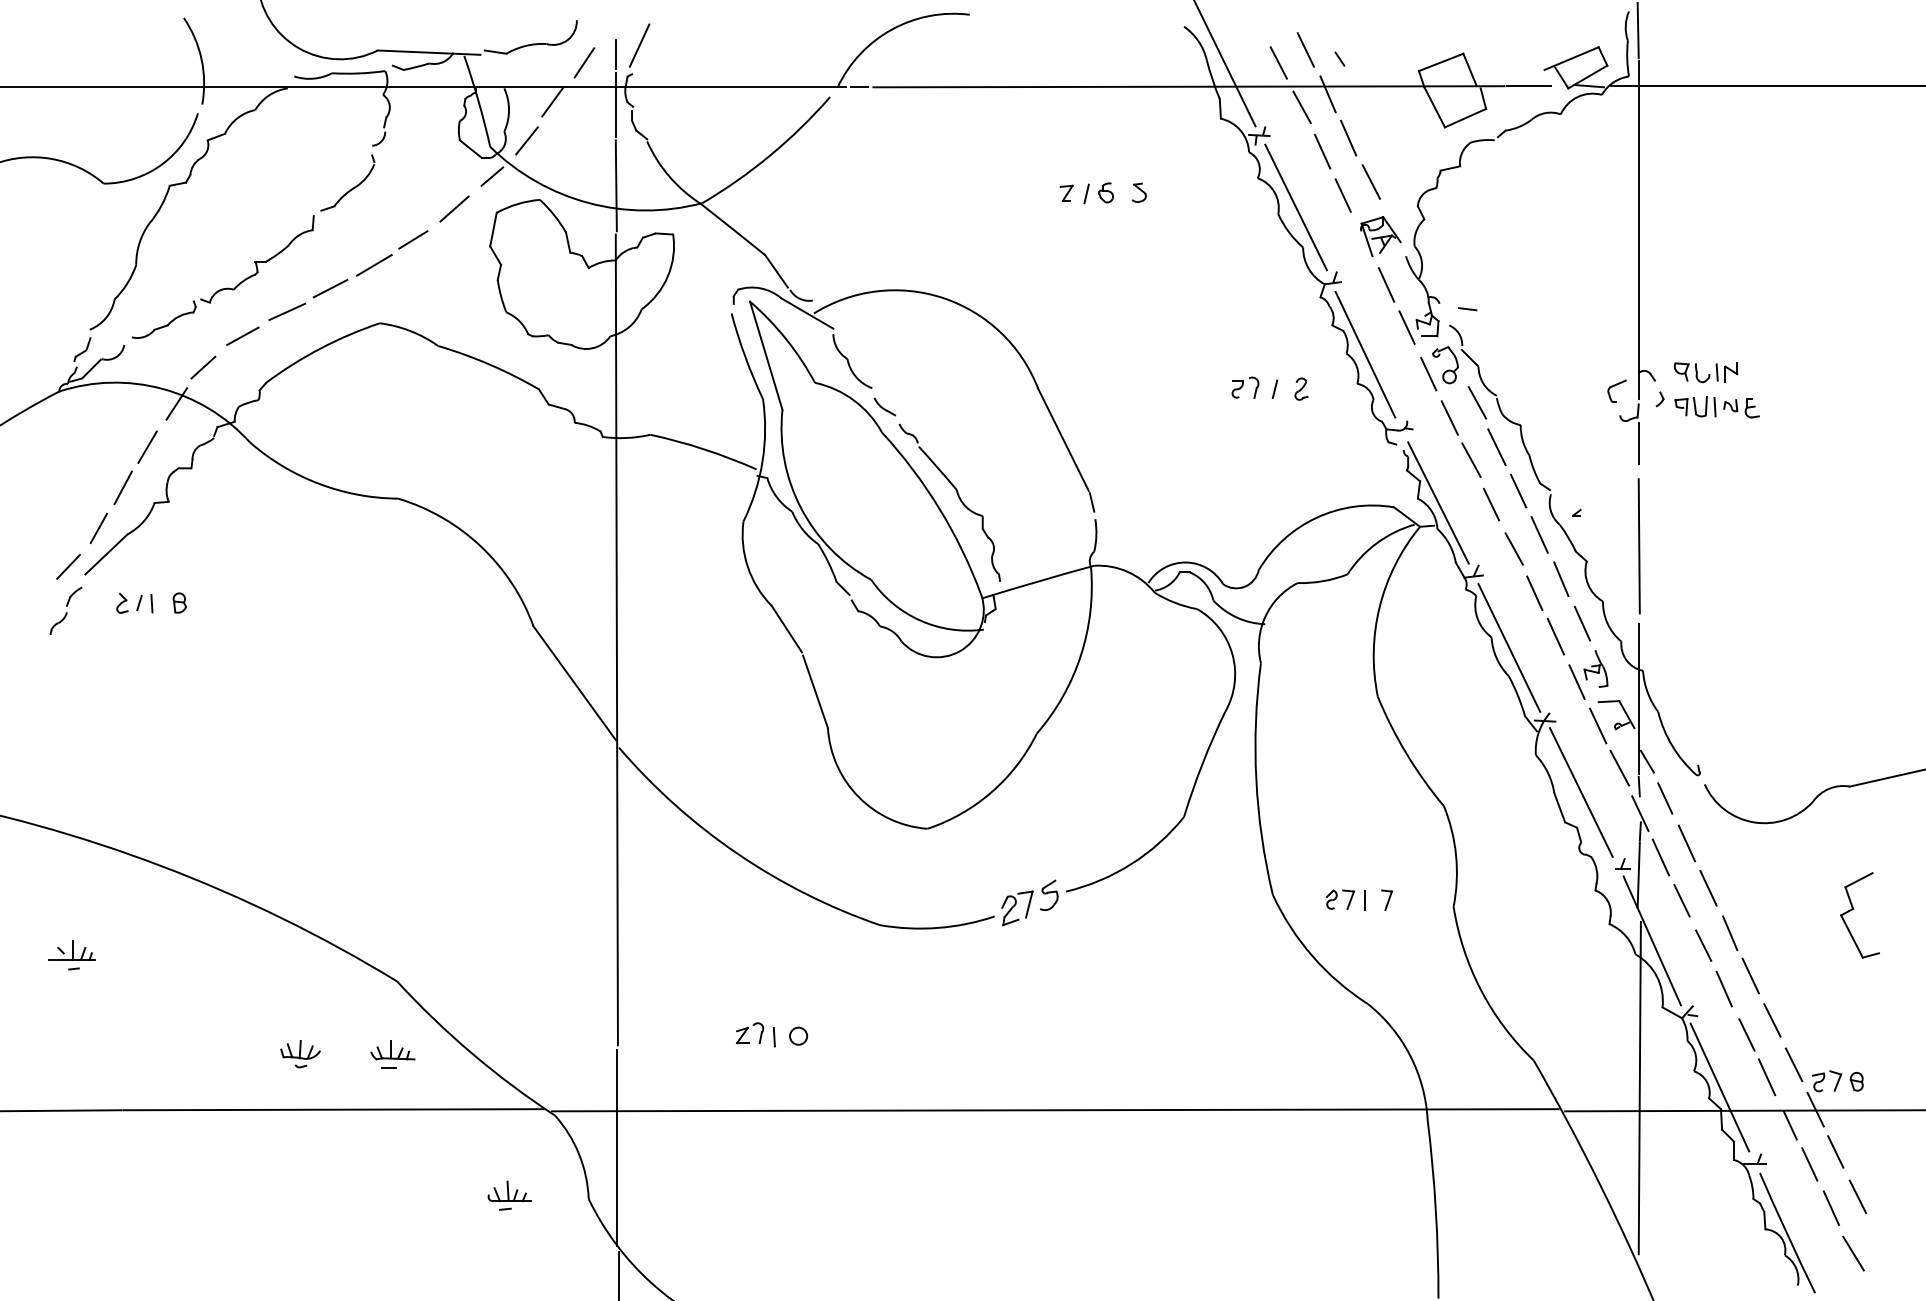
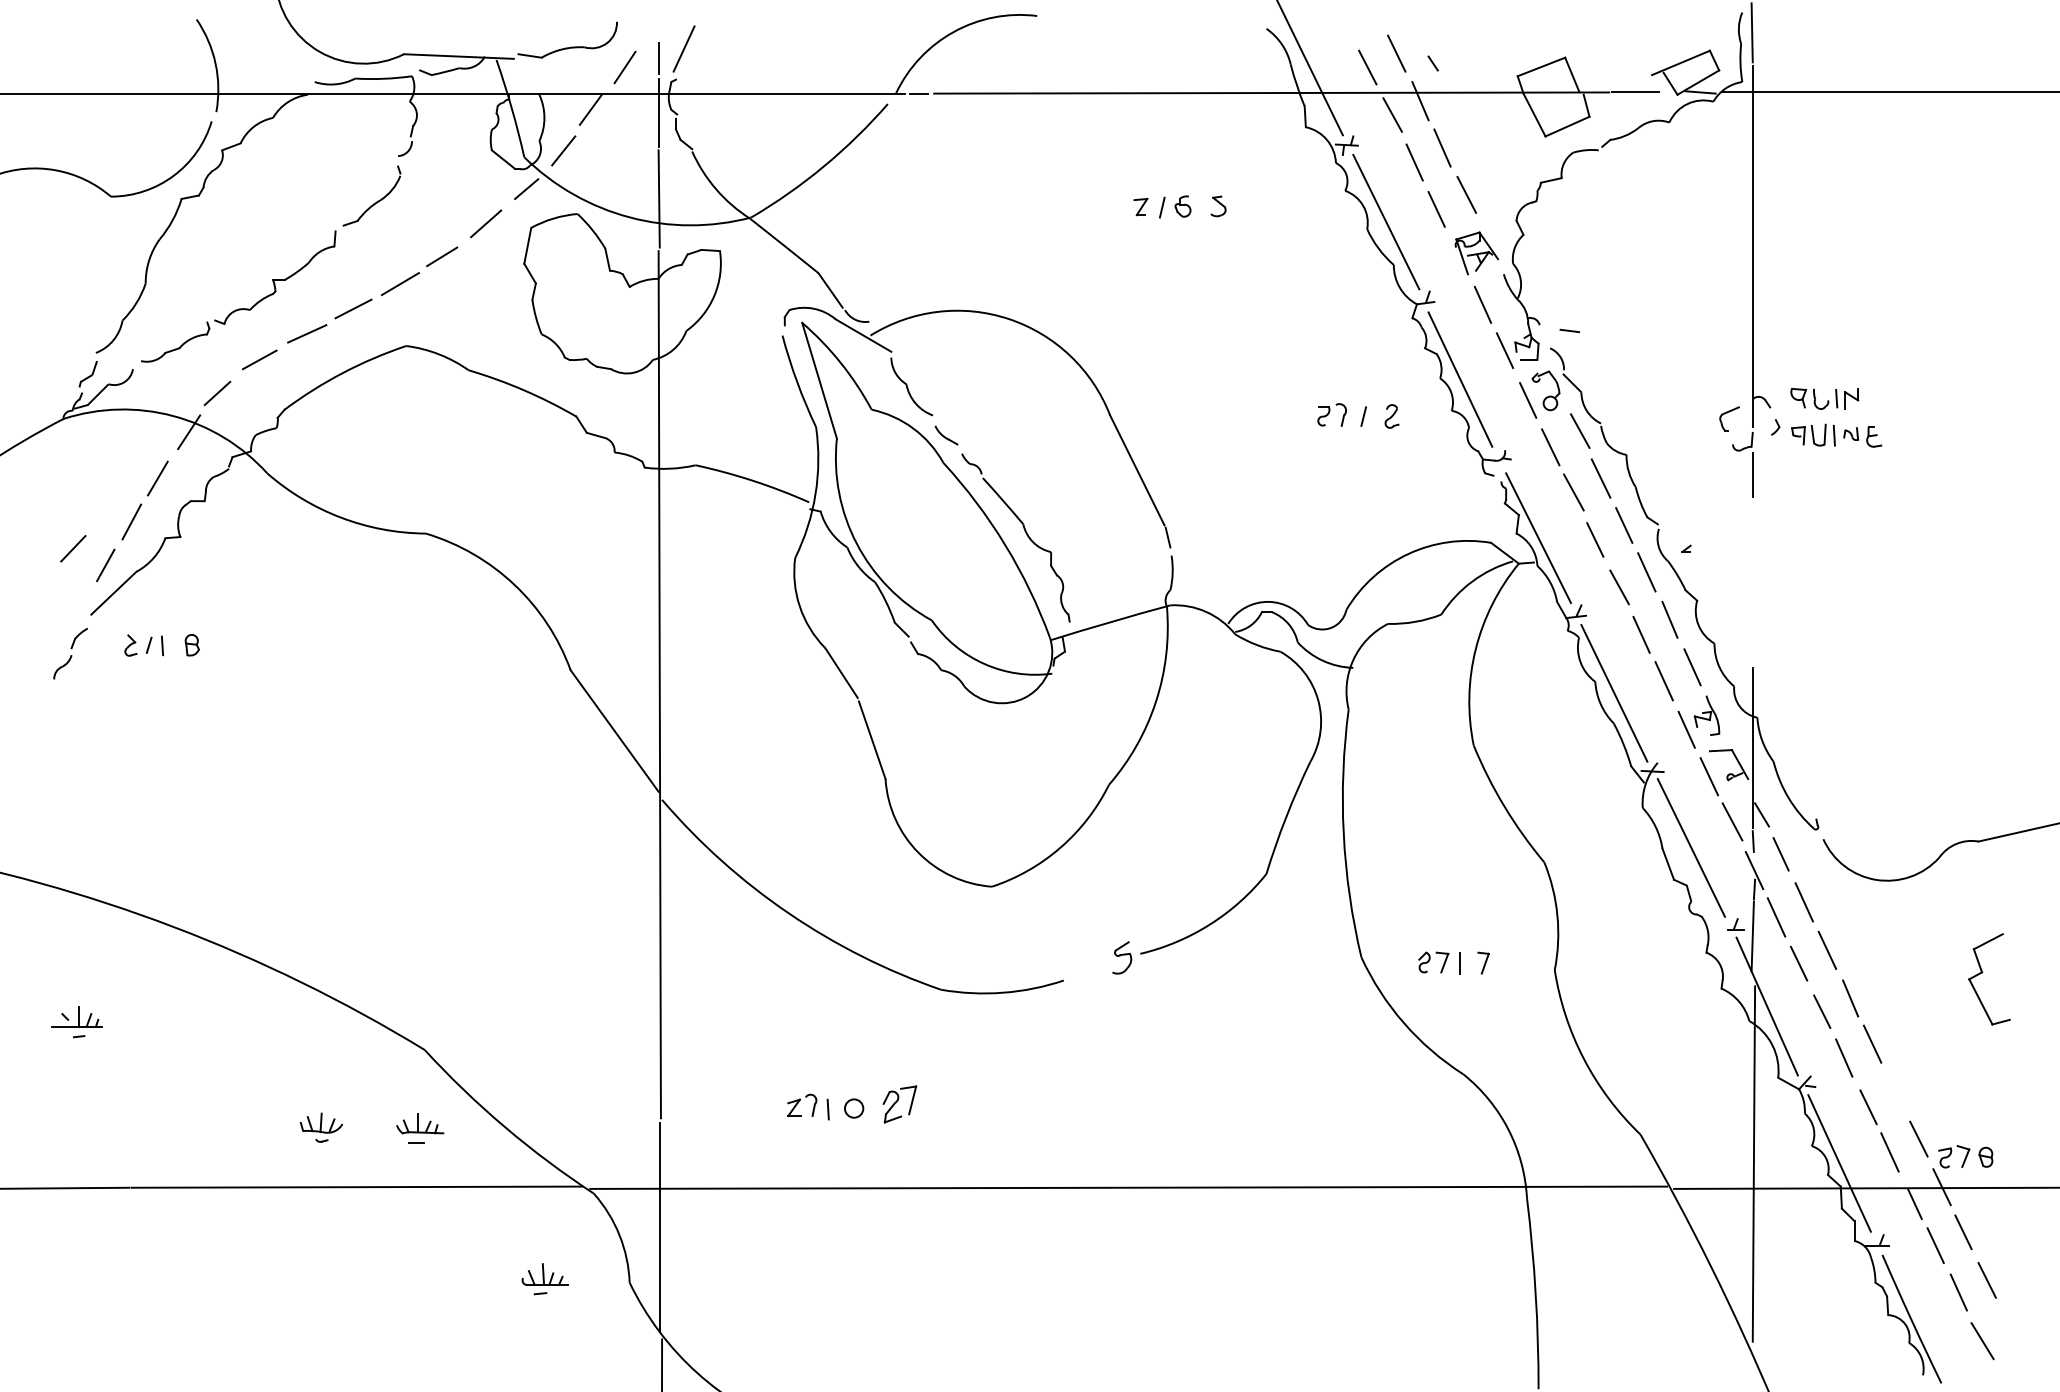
line: (1638, 546) -> (1752, 584), removed
line: (68, 566) -> (73, 548), moved
part: (1017, 908) -> (900, 1104), moved
line: (1772, 1020) -> (1895, 1091), removed

